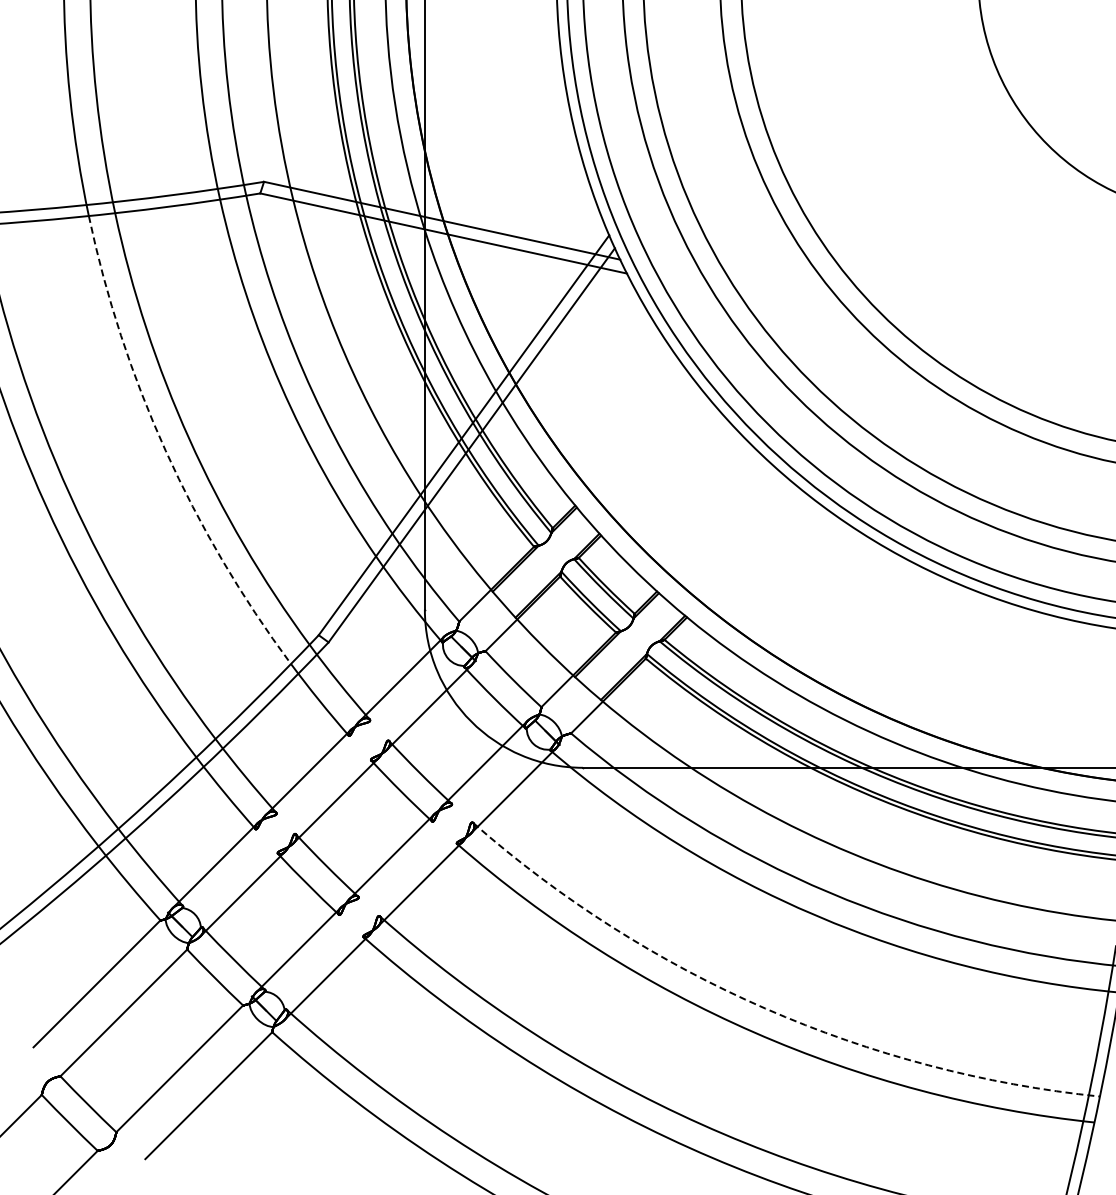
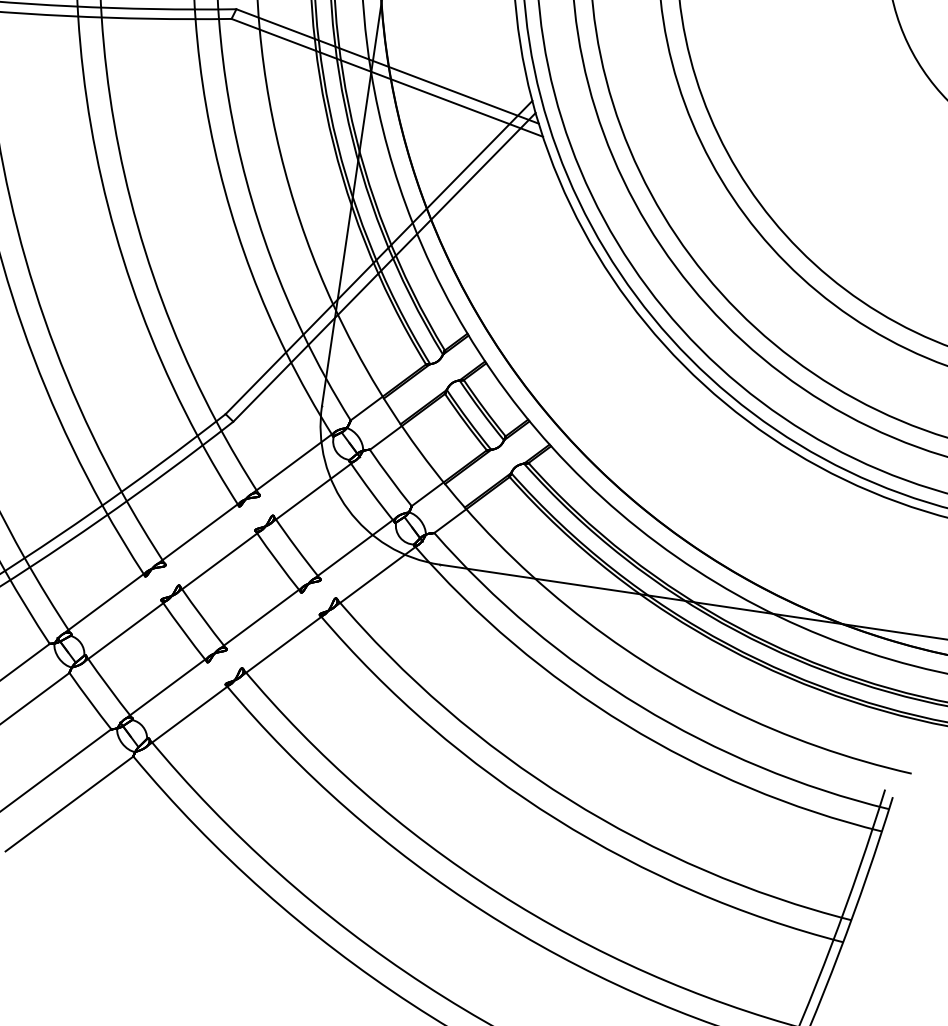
arc: (165, 450) -> (115, 232), dashed -> solid
arc: (765, 1008) -> (569, 799), dashed -> solid

